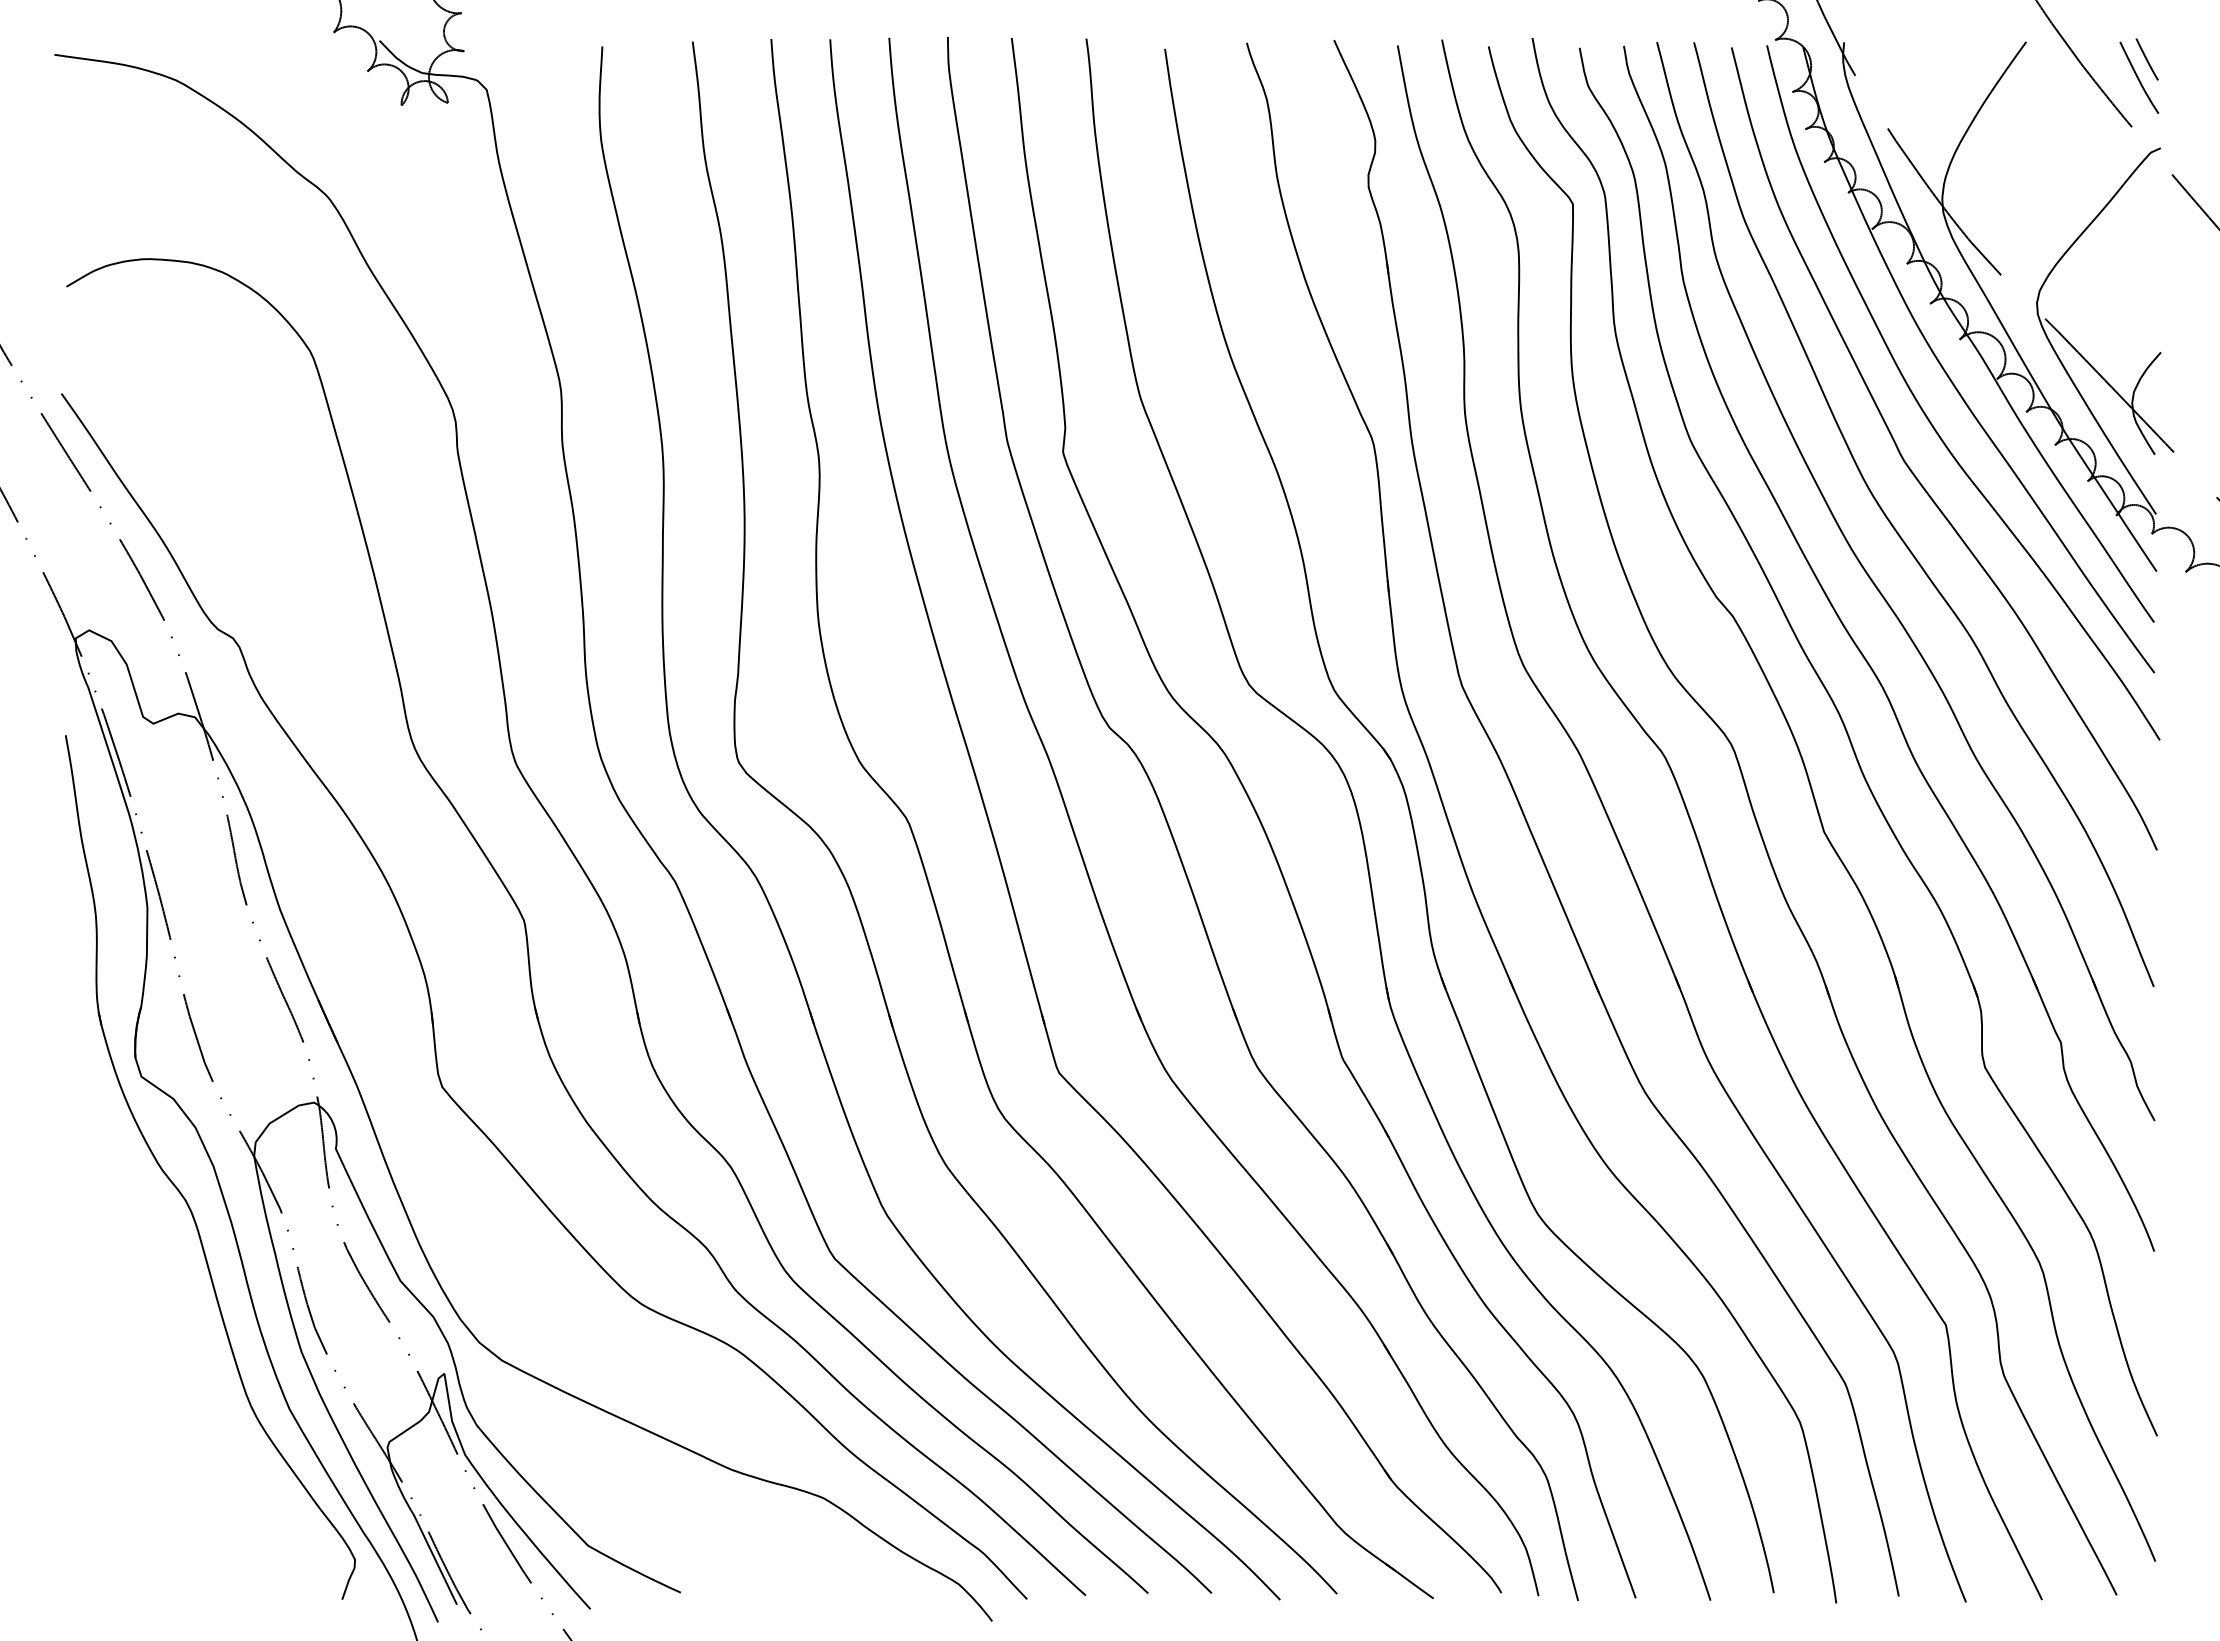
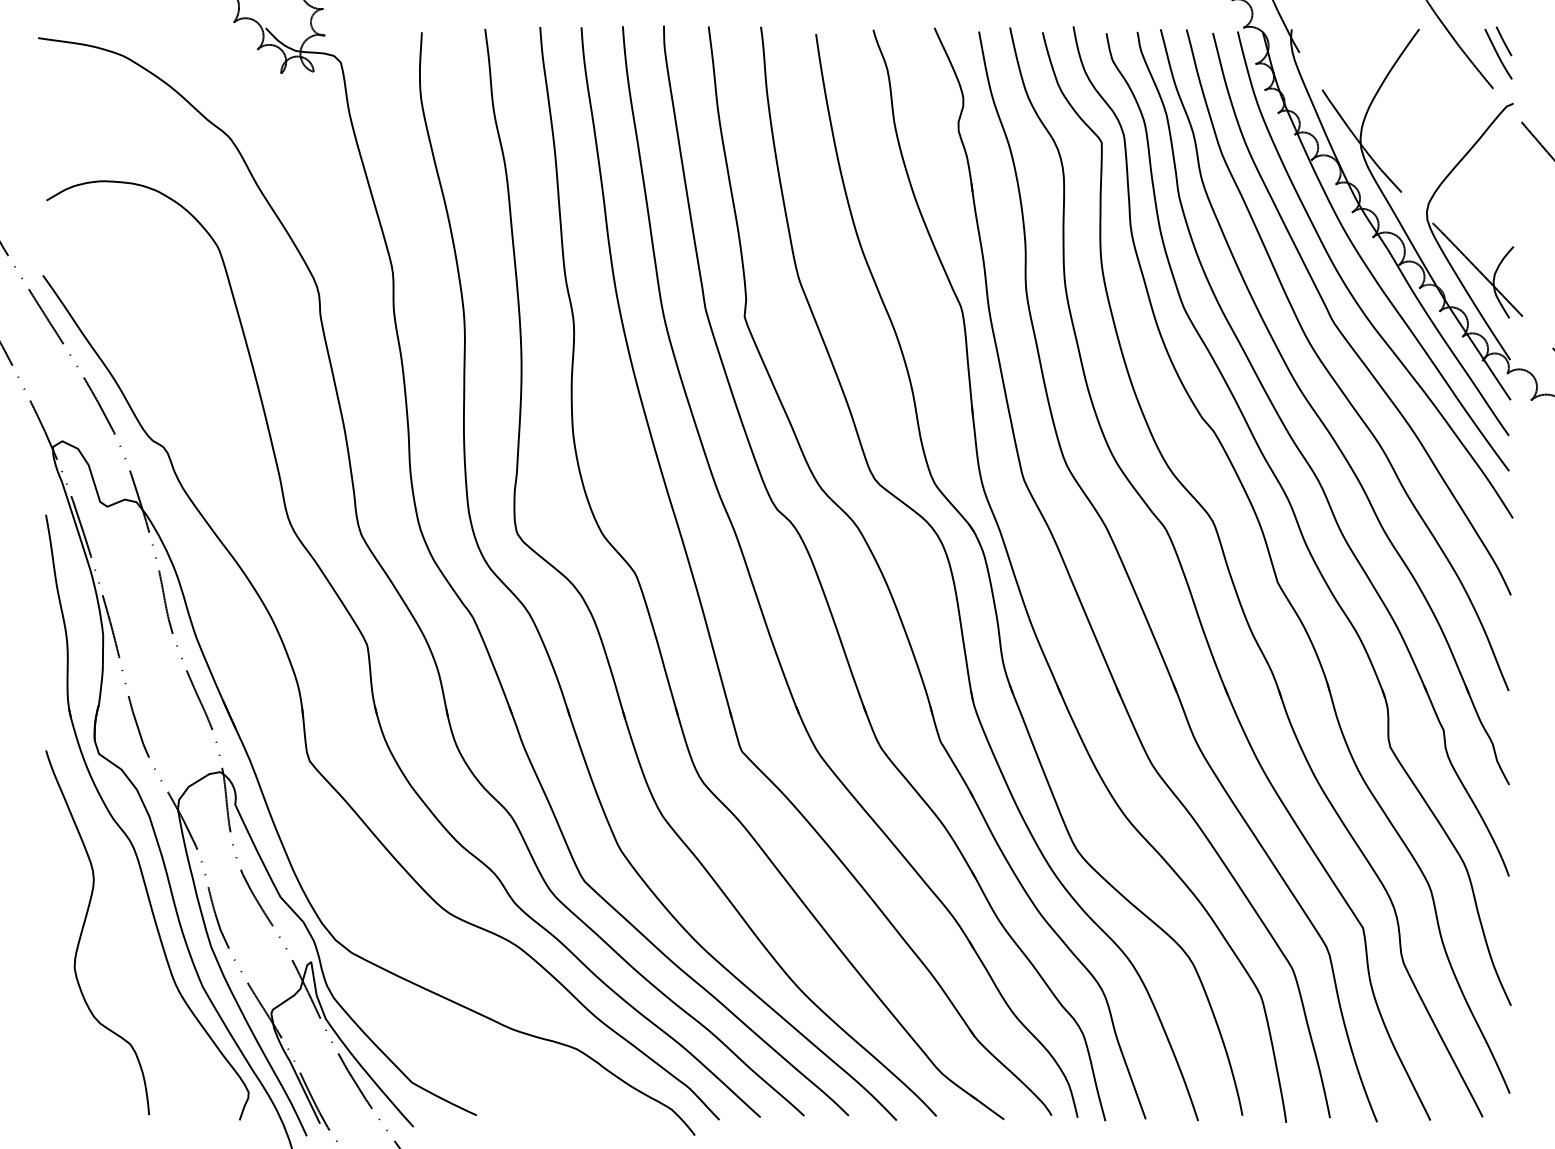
curve: (119, 1325) -> (83, 928), added

